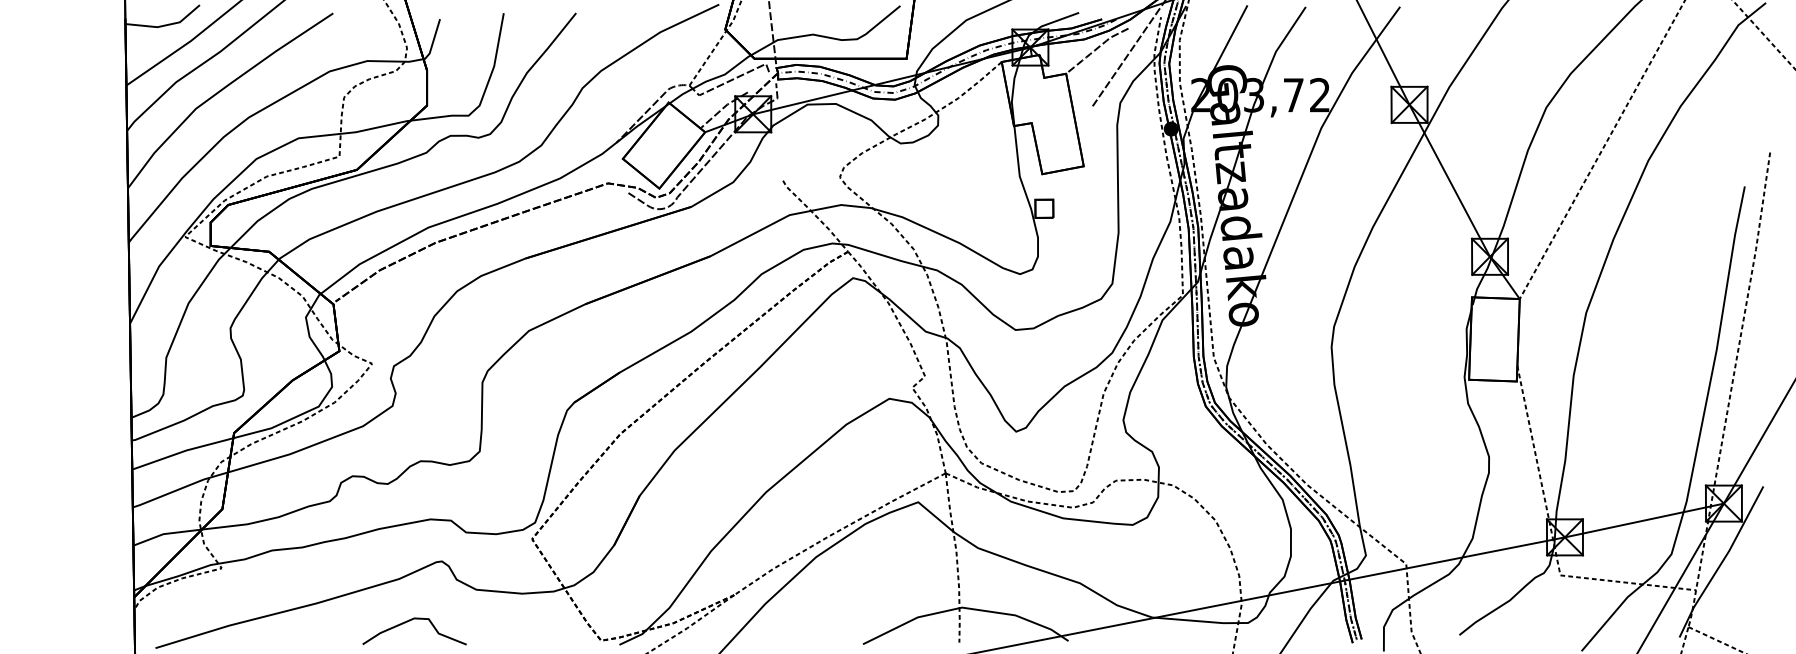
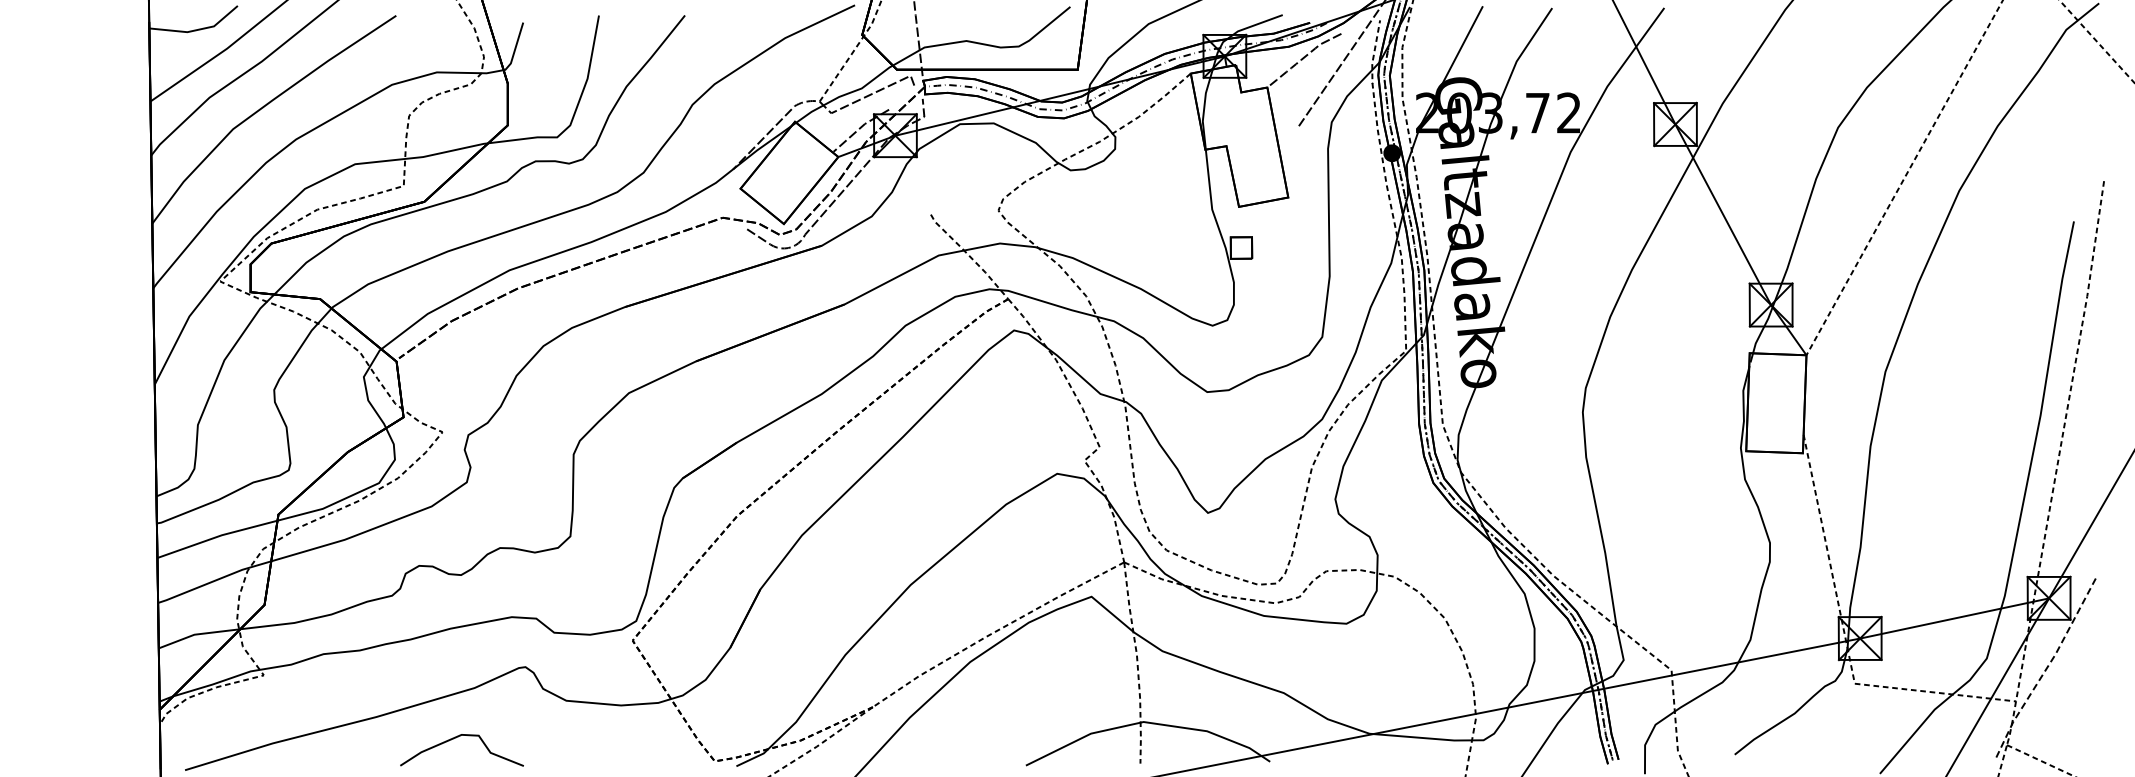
line: (1722, 562) -> (2047, 668), solid -> dashed
curve: (409, 621) -> (456, 738), moved

